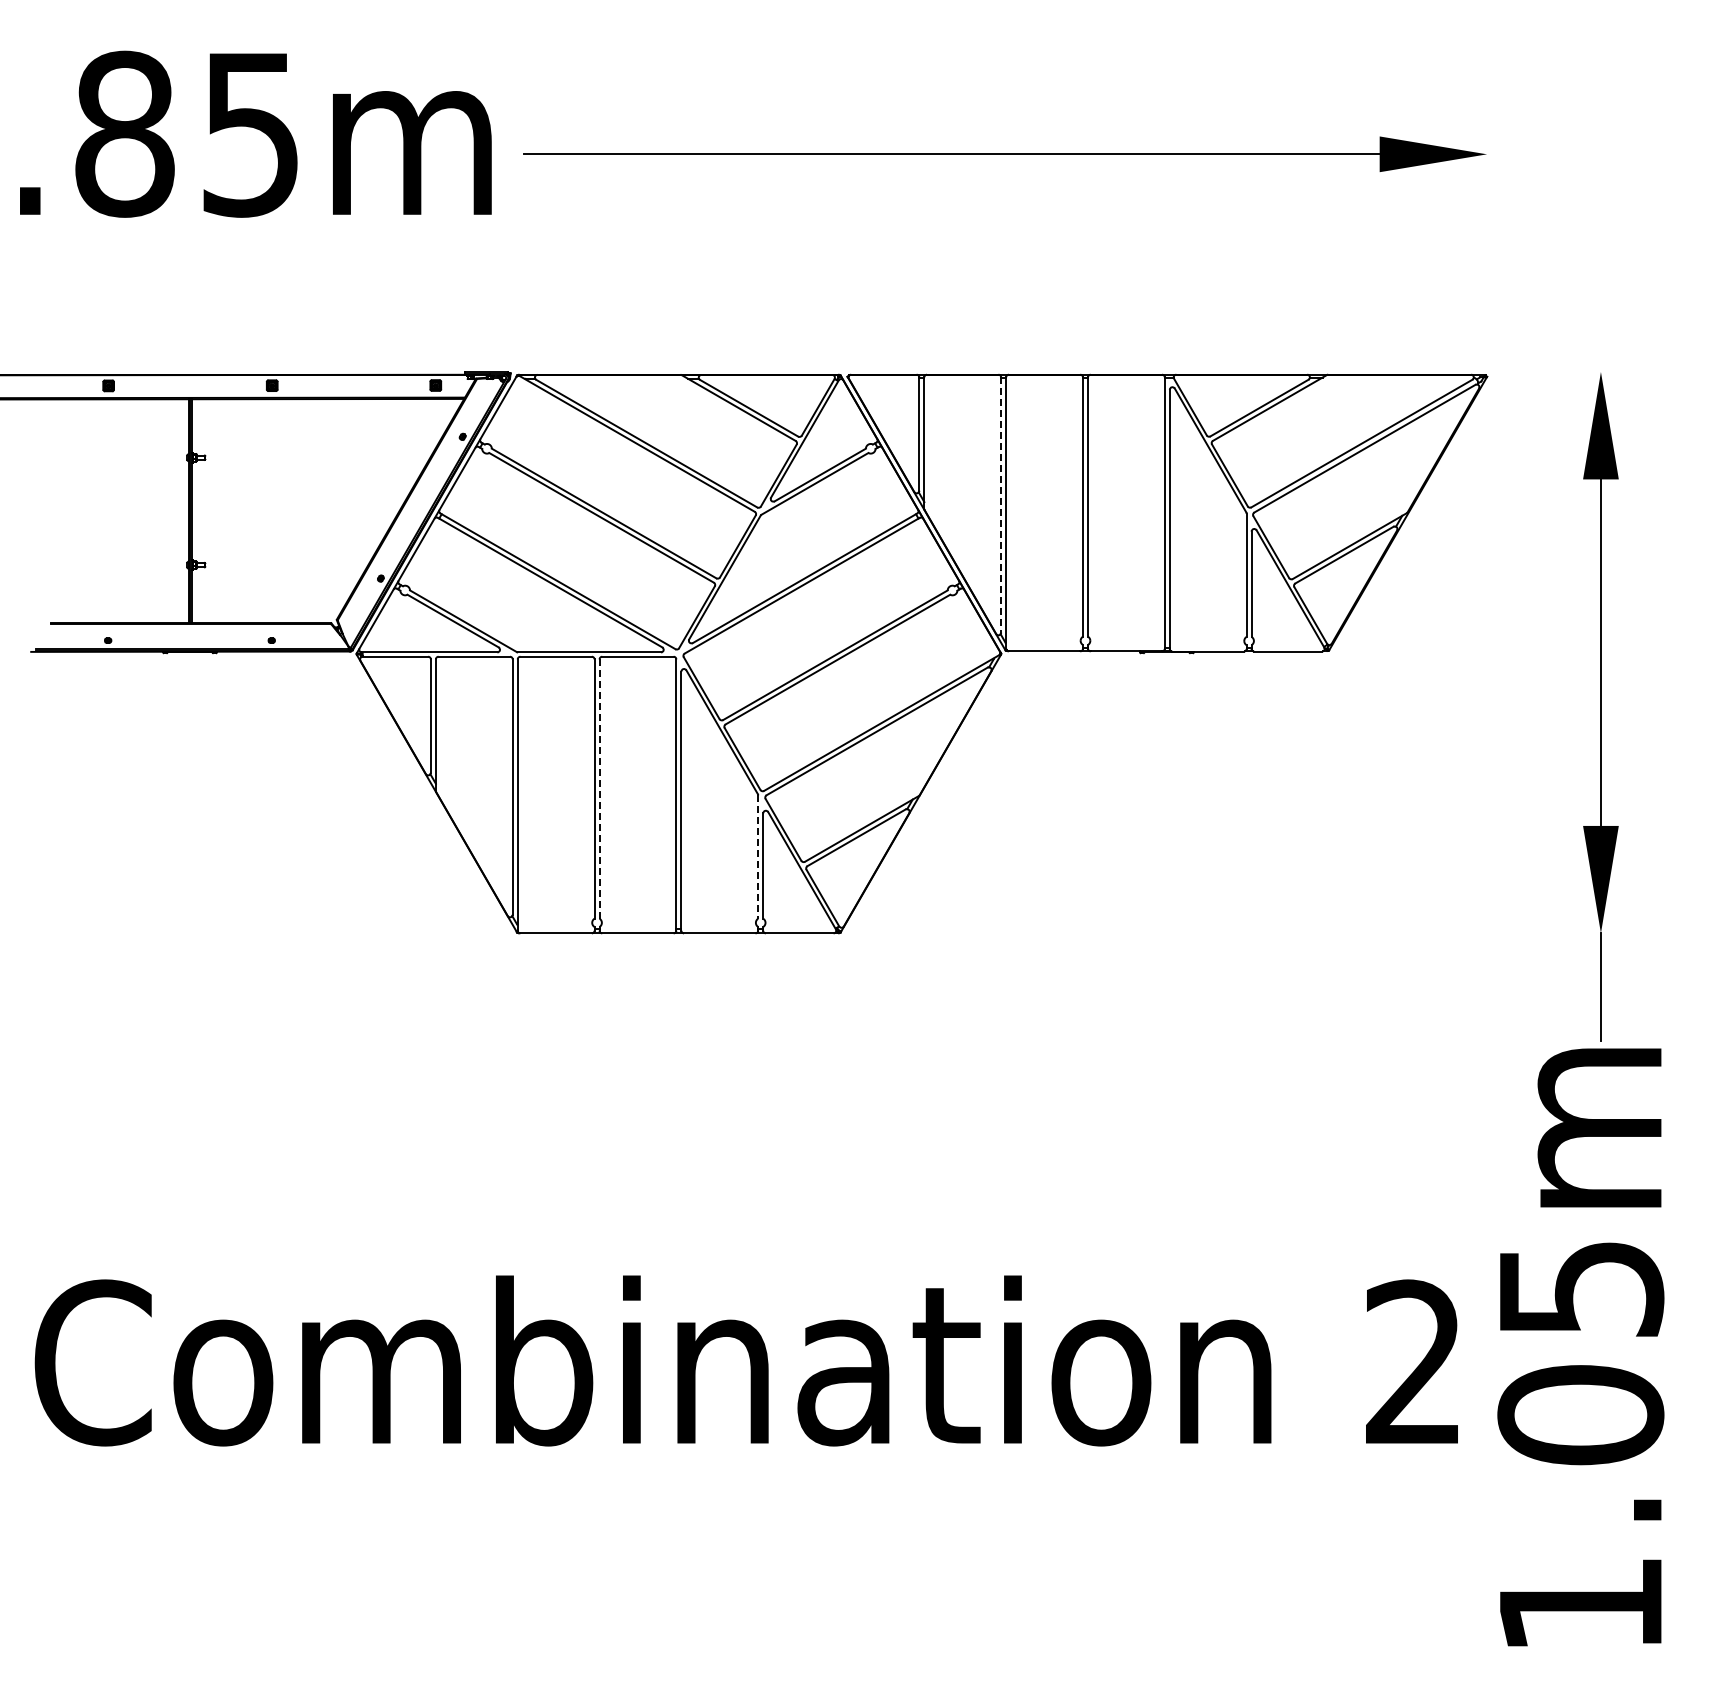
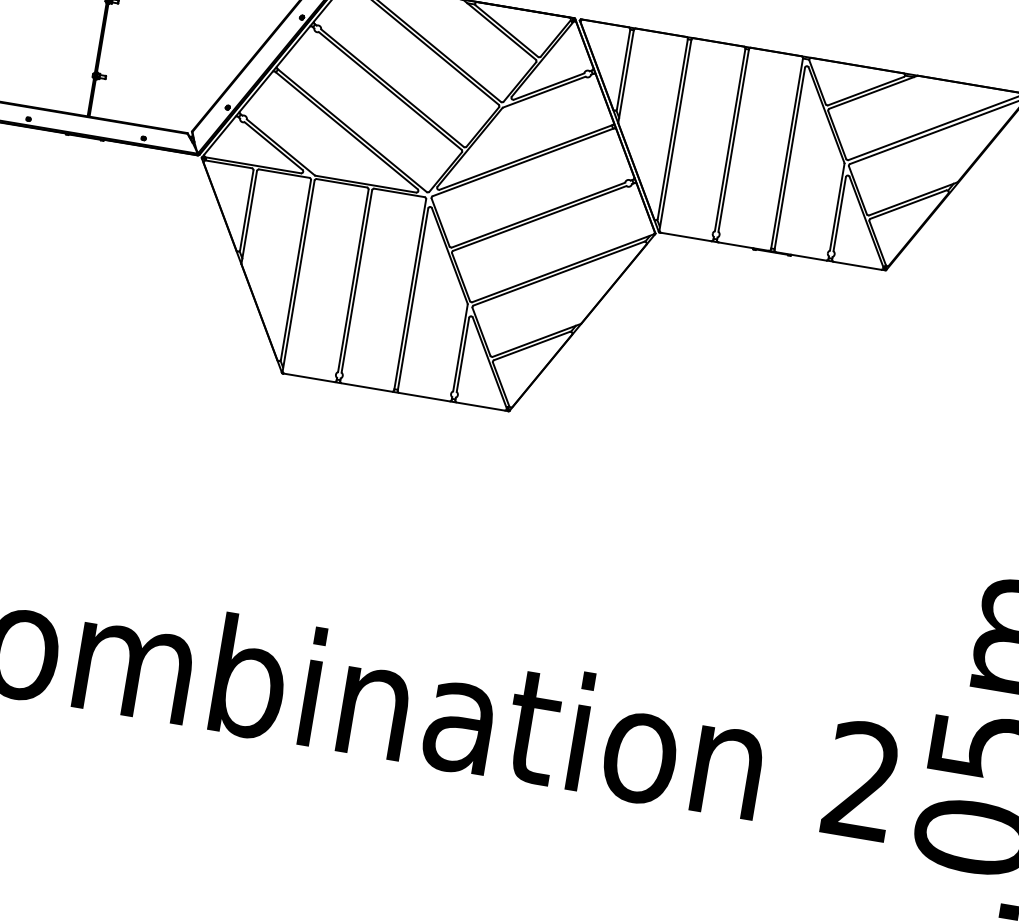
line: (1001, 505) -> (673, 129), dashed -> solid
line: (599, 789) -> (356, 281), dashed -> solid
line: (758, 857) -> (460, 348), dashed -> solid

